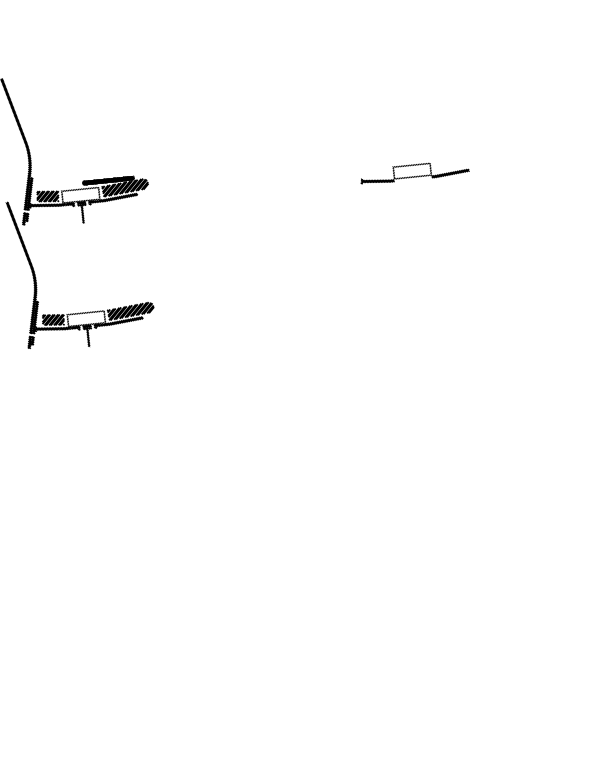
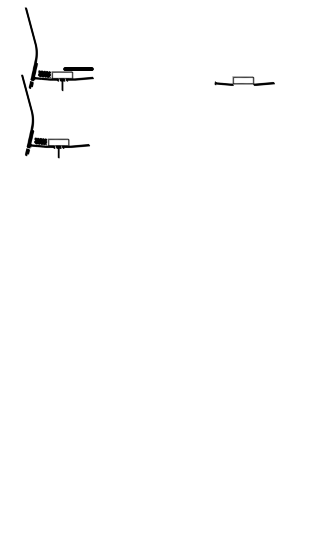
hatch: (124, 187) -> (86, 73), removed
hatch: (129, 310) -> (82, 140), removed

